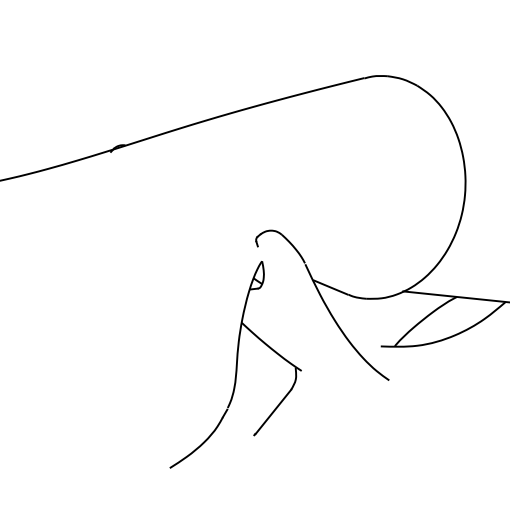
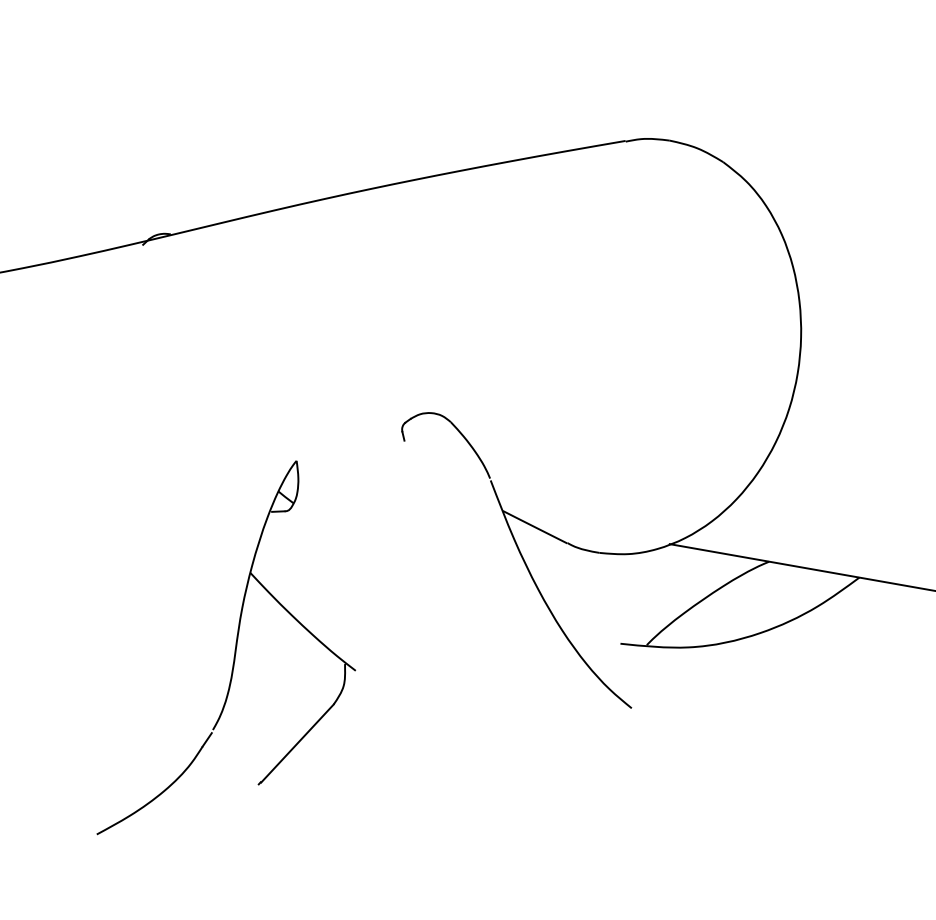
part: (235, 364) -> (233, 649), moved

